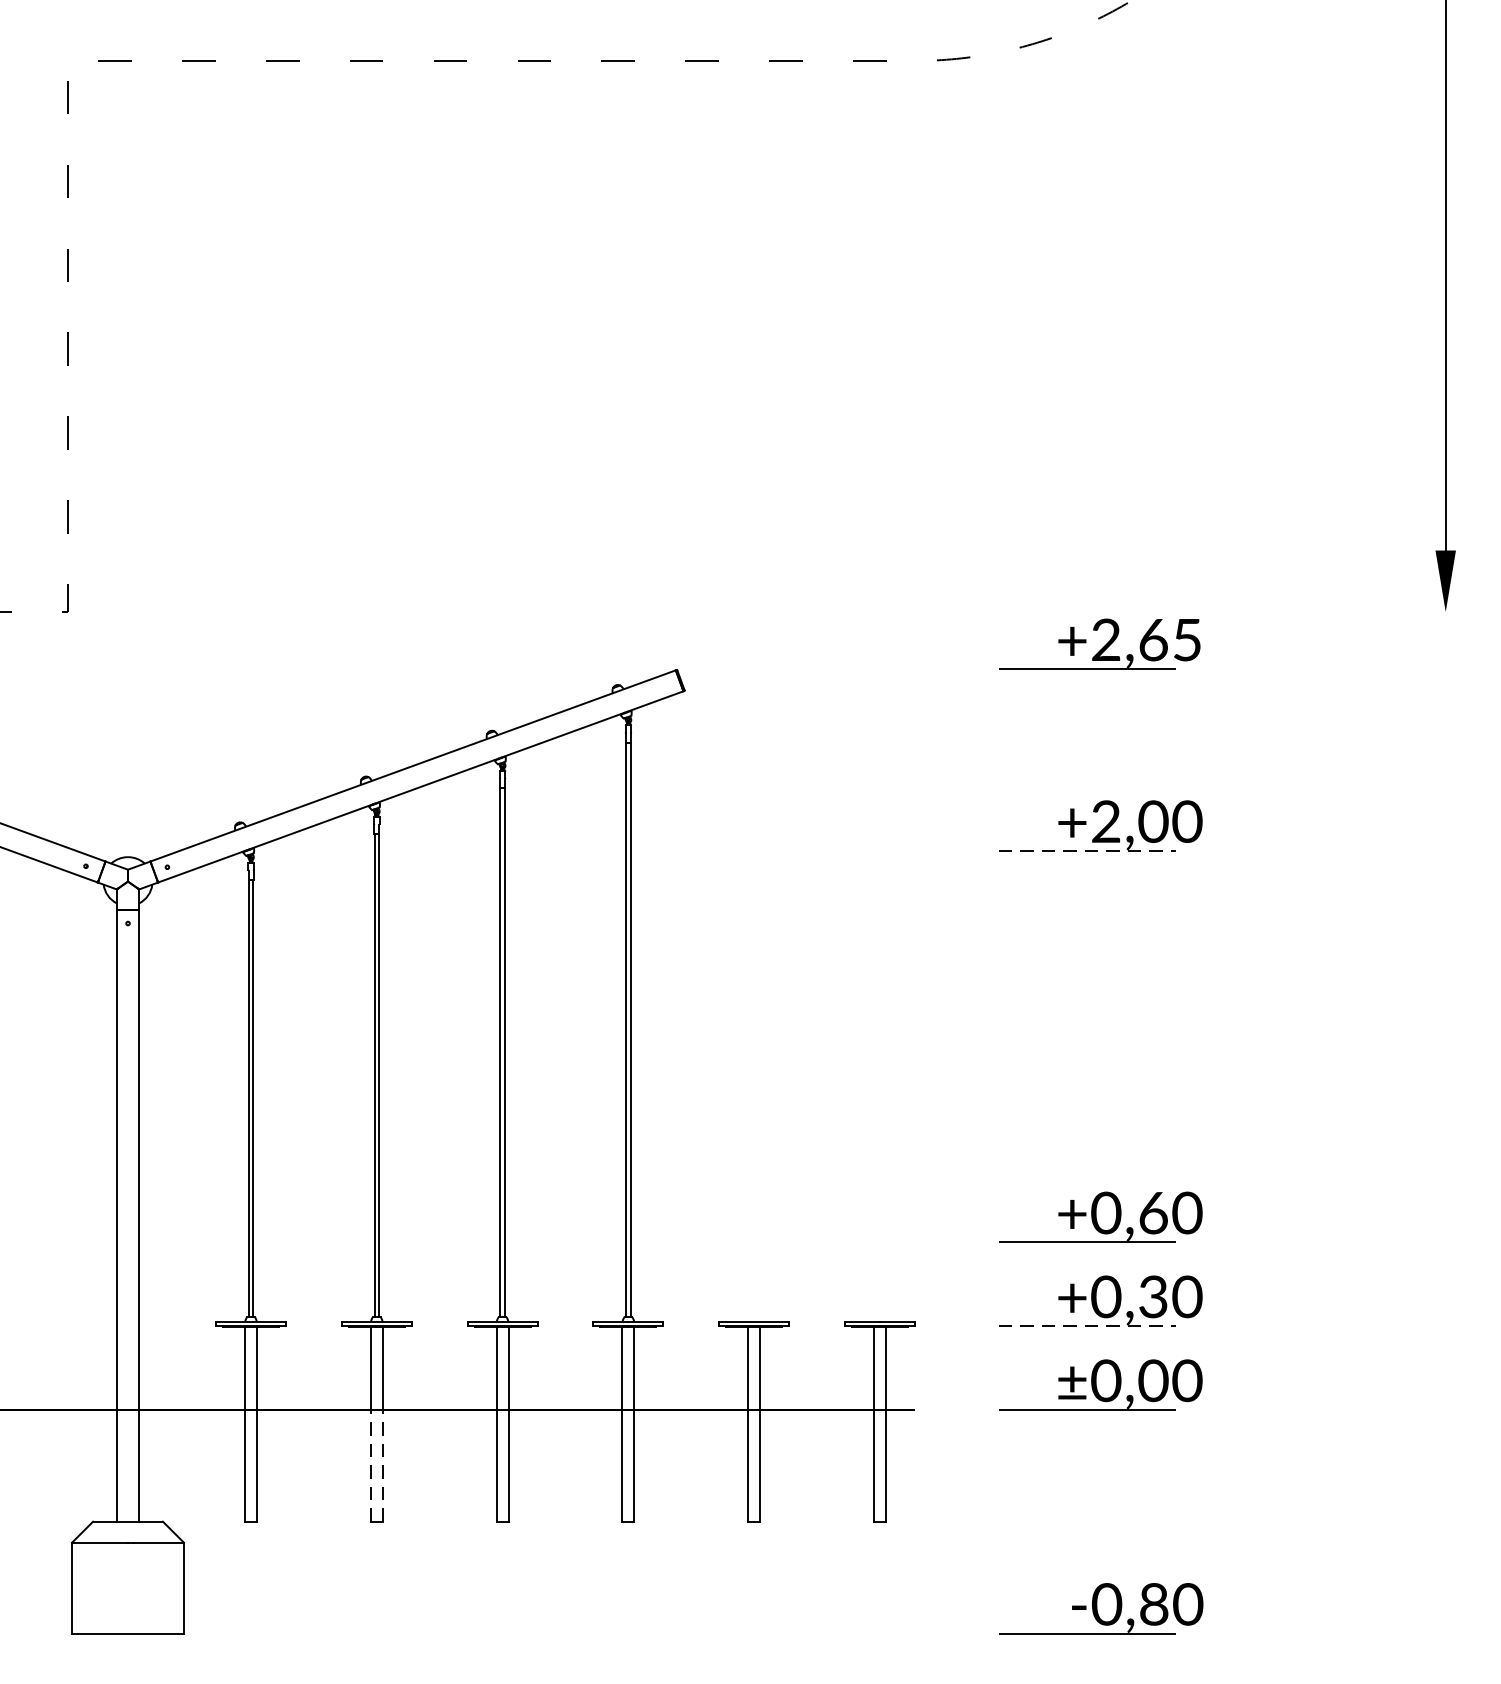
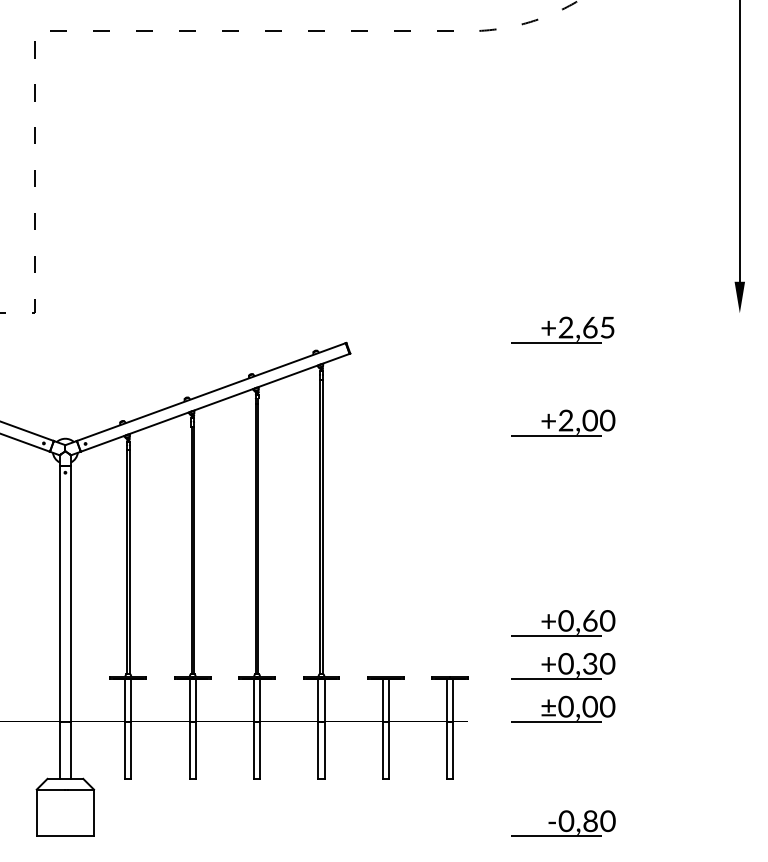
line: (1087, 850) -> (556, 435), dashed -> solid
line: (1087, 1325) -> (556, 678), dashed -> solid
line: (370, 1466) -> (189, 750), dashed -> solid
line: (382, 1466) -> (195, 750), dashed -> solid

